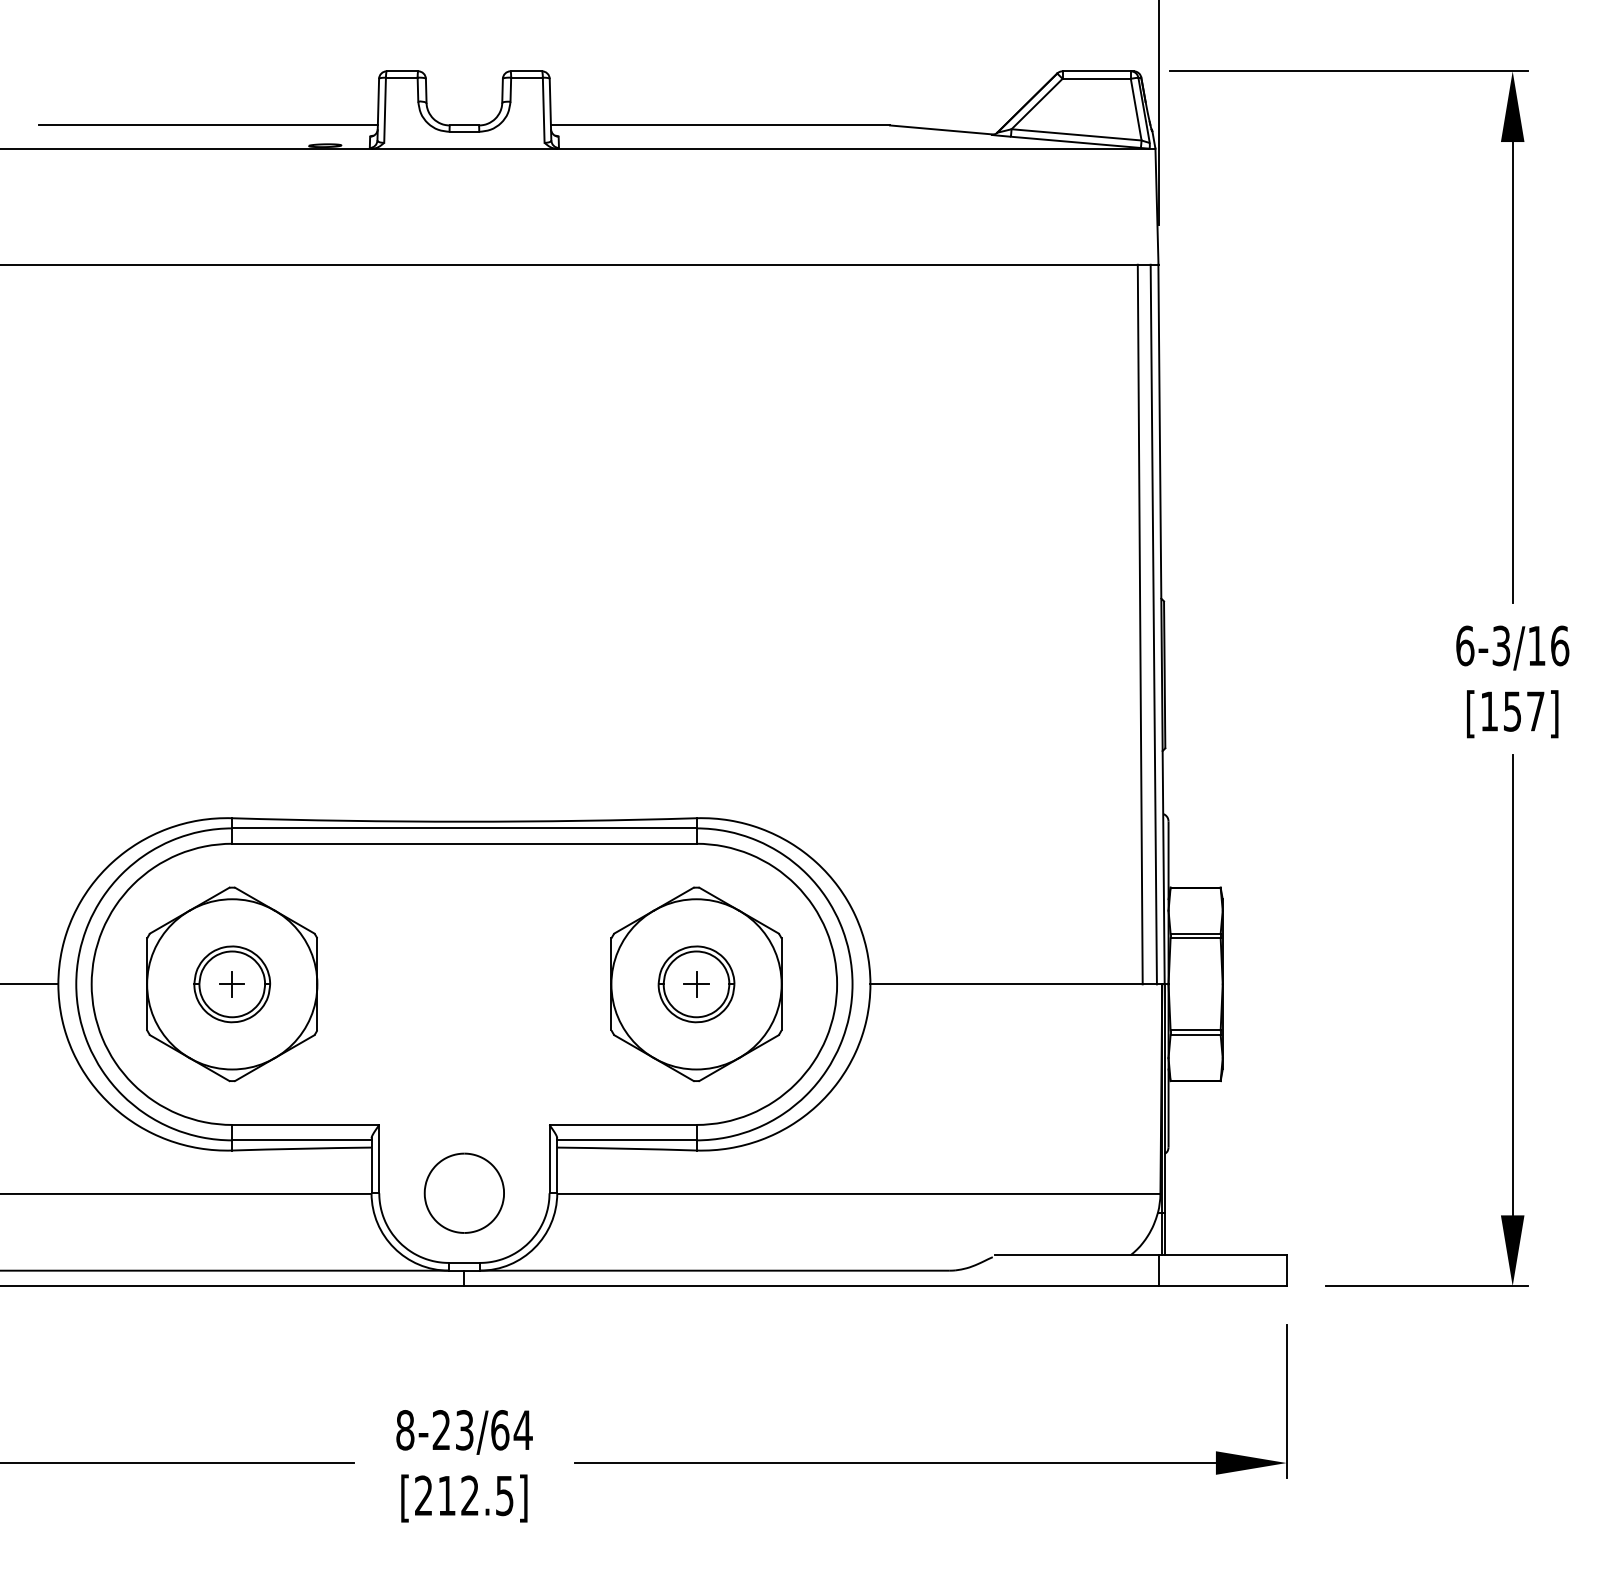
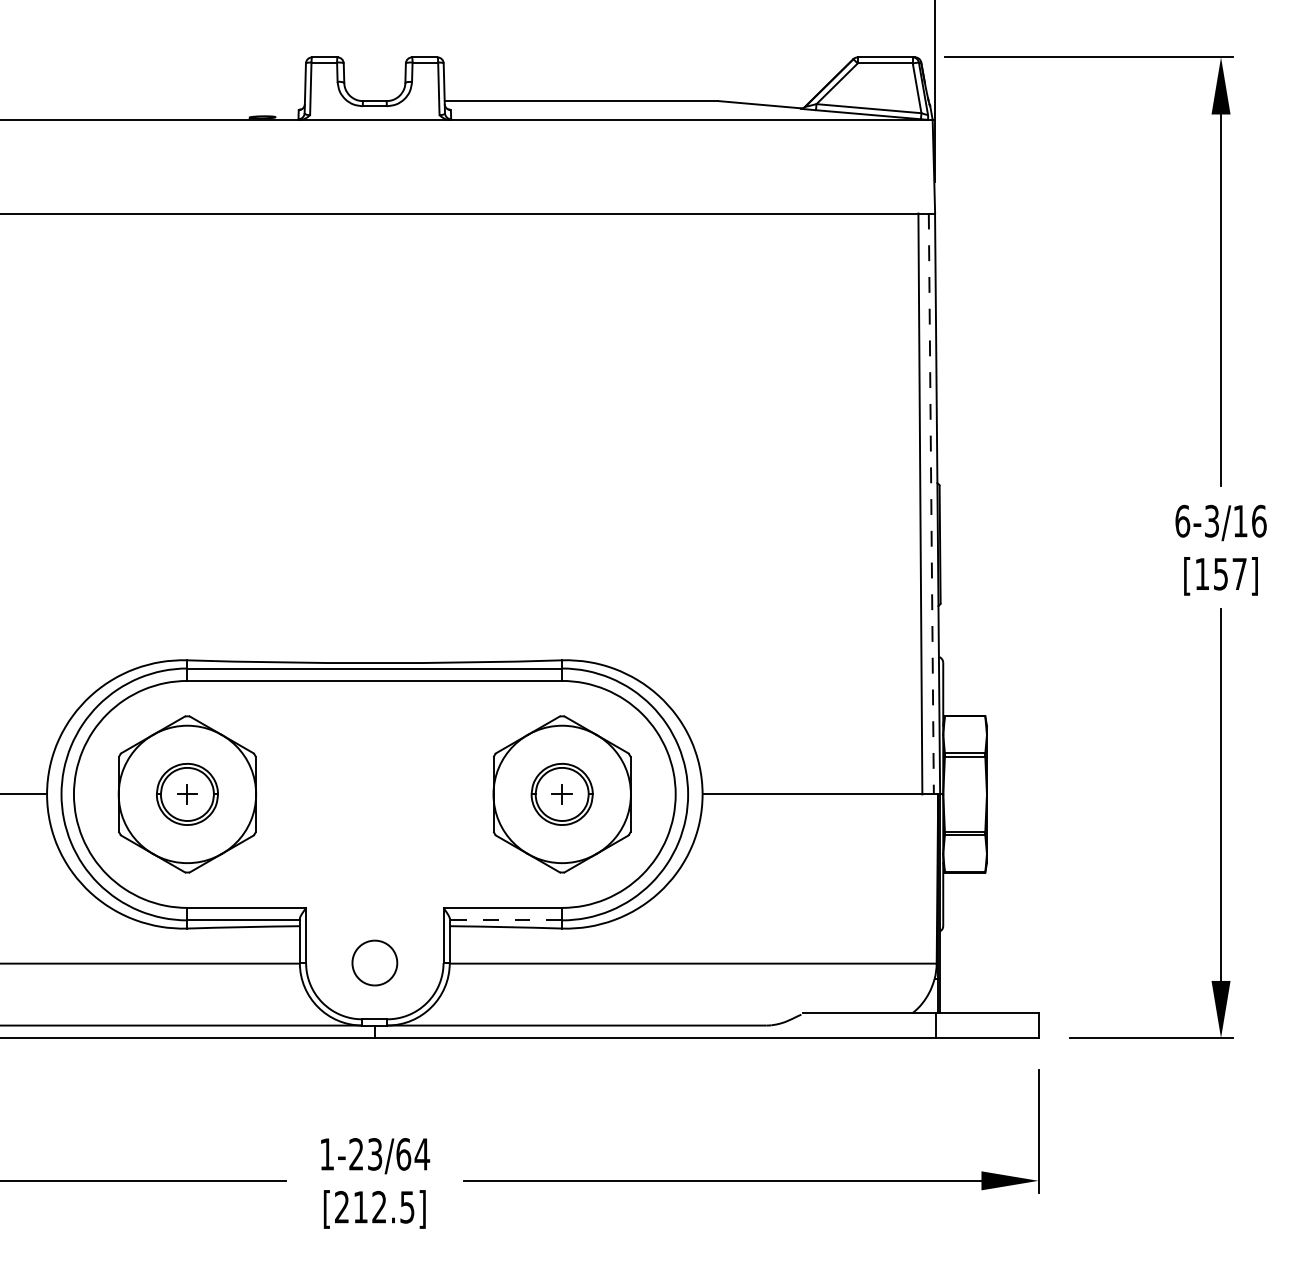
line: (207, 125) -> (167, 101), removed
line: (1154, 625) -> (931, 504), solid -> dashed
line: (626, 1140) -> (505, 920), solid -> dashed
part: (463, 1192) -> (374, 962), size x0.7
text: (404, 1430) -> (326, 1154), 8-23/64 -> 1-23/64

